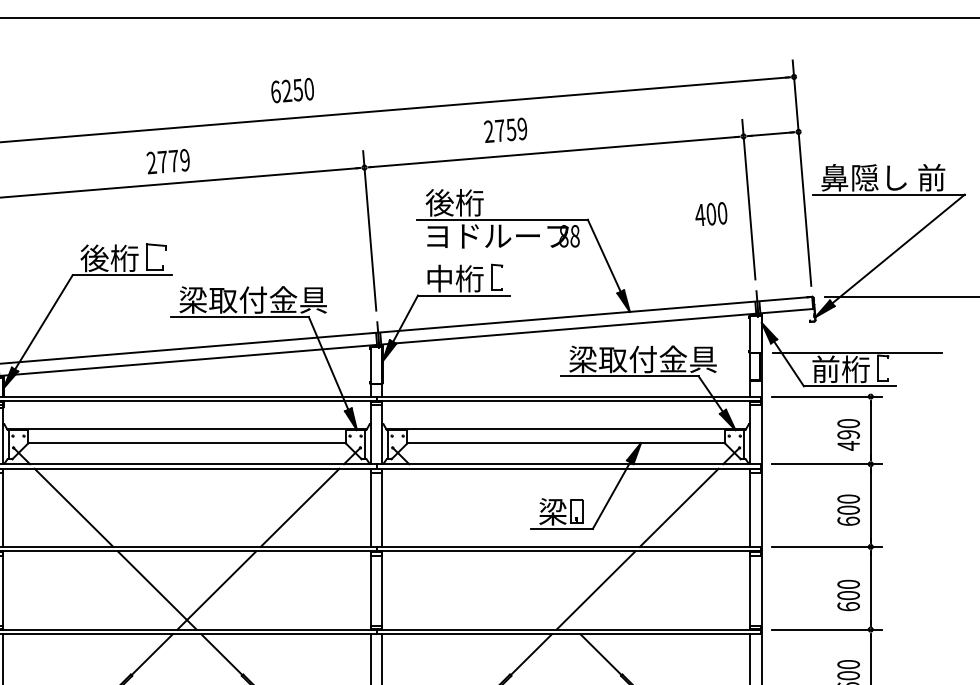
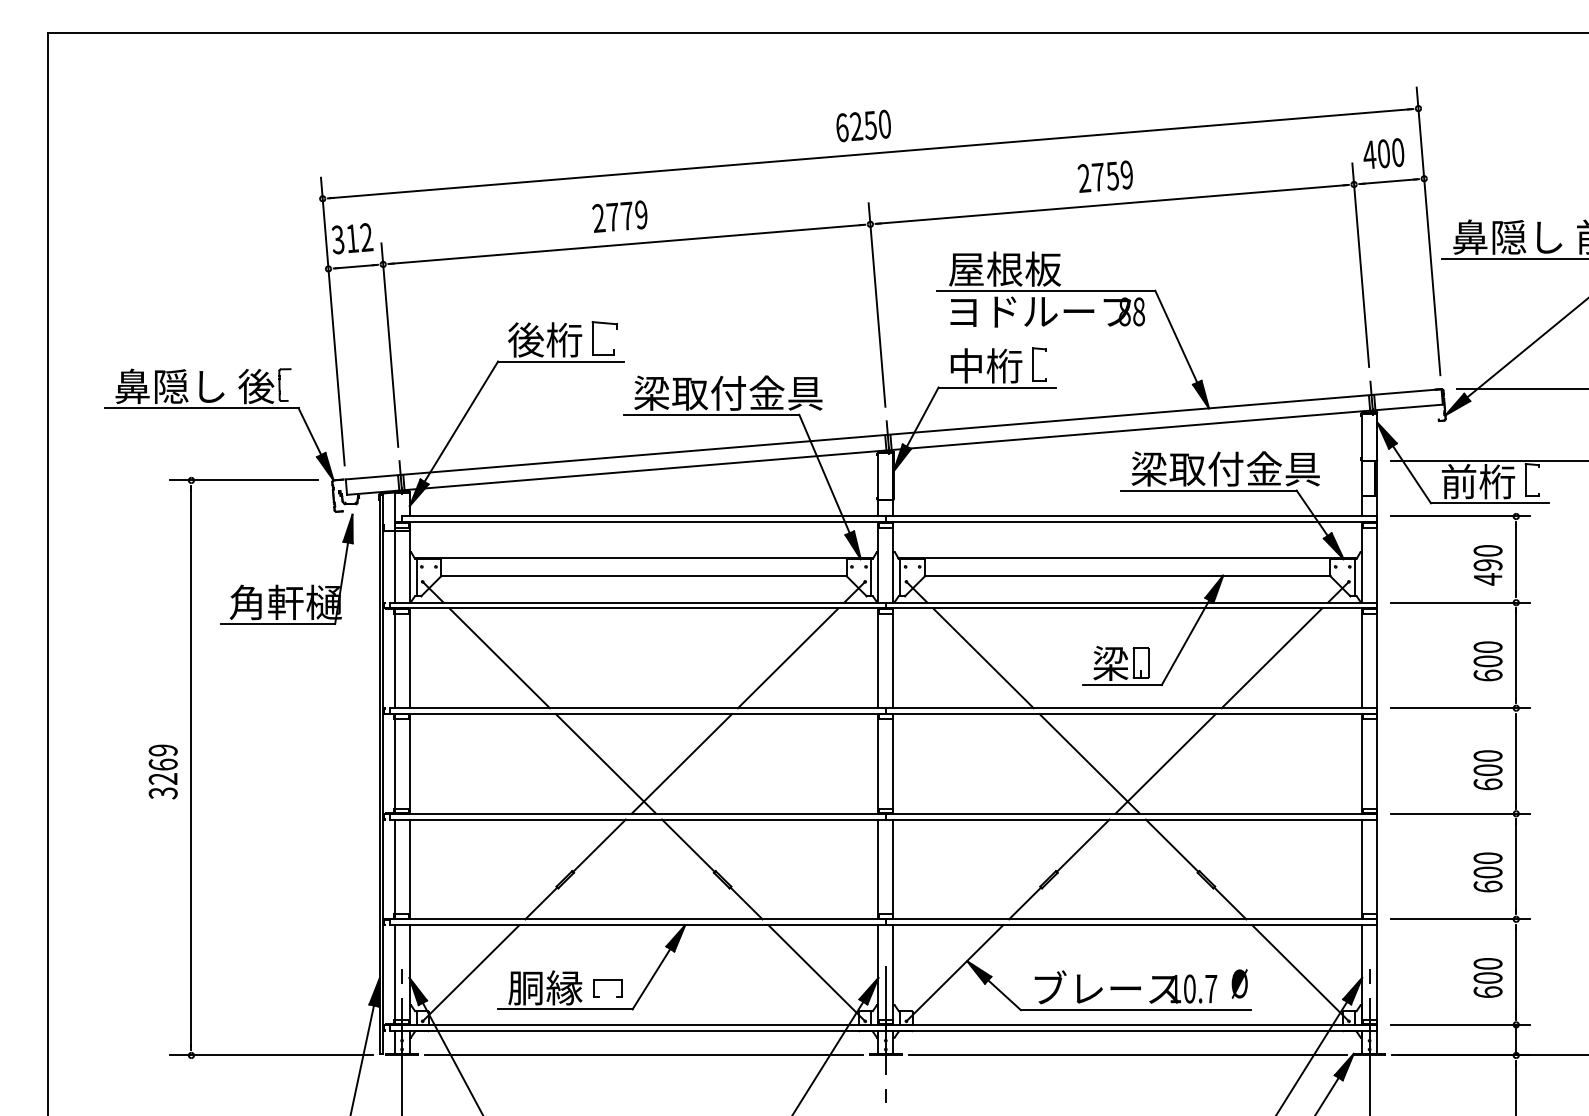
text: (292, 90) -> (863, 125), moved
text: (504, 130) -> (1104, 176), moved
text: (469, 202) -> (1004, 268), 後桁 -> 屋根板
text: (711, 214) -> (1383, 153), moved
line: (453, 507) -> (983, 658), added
line: (536, 590) -> (1089, 763), added

